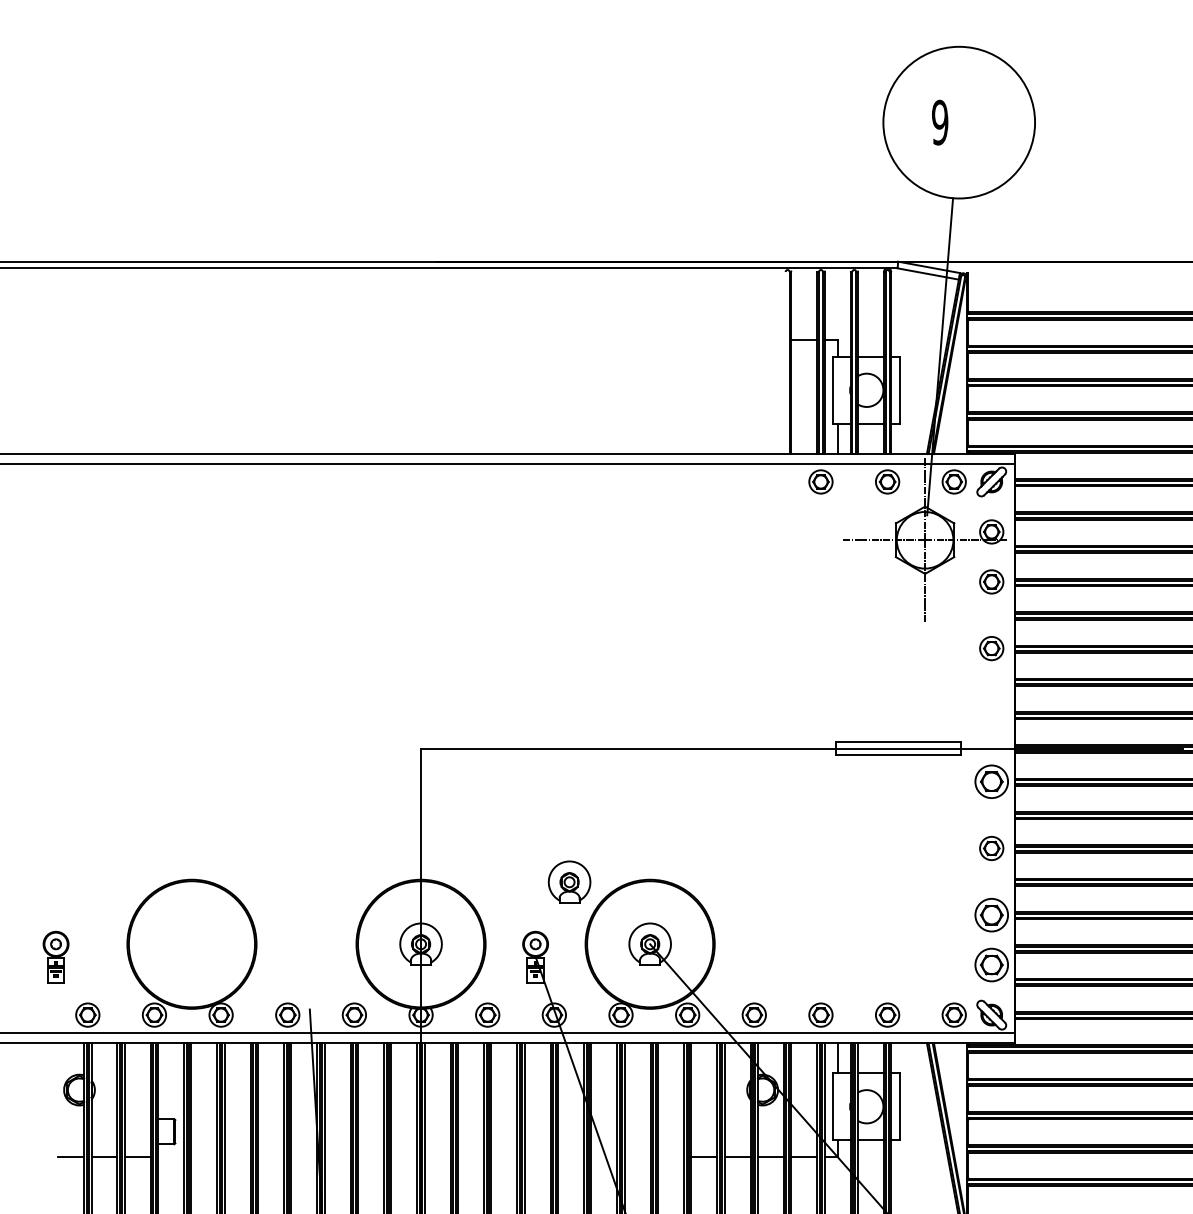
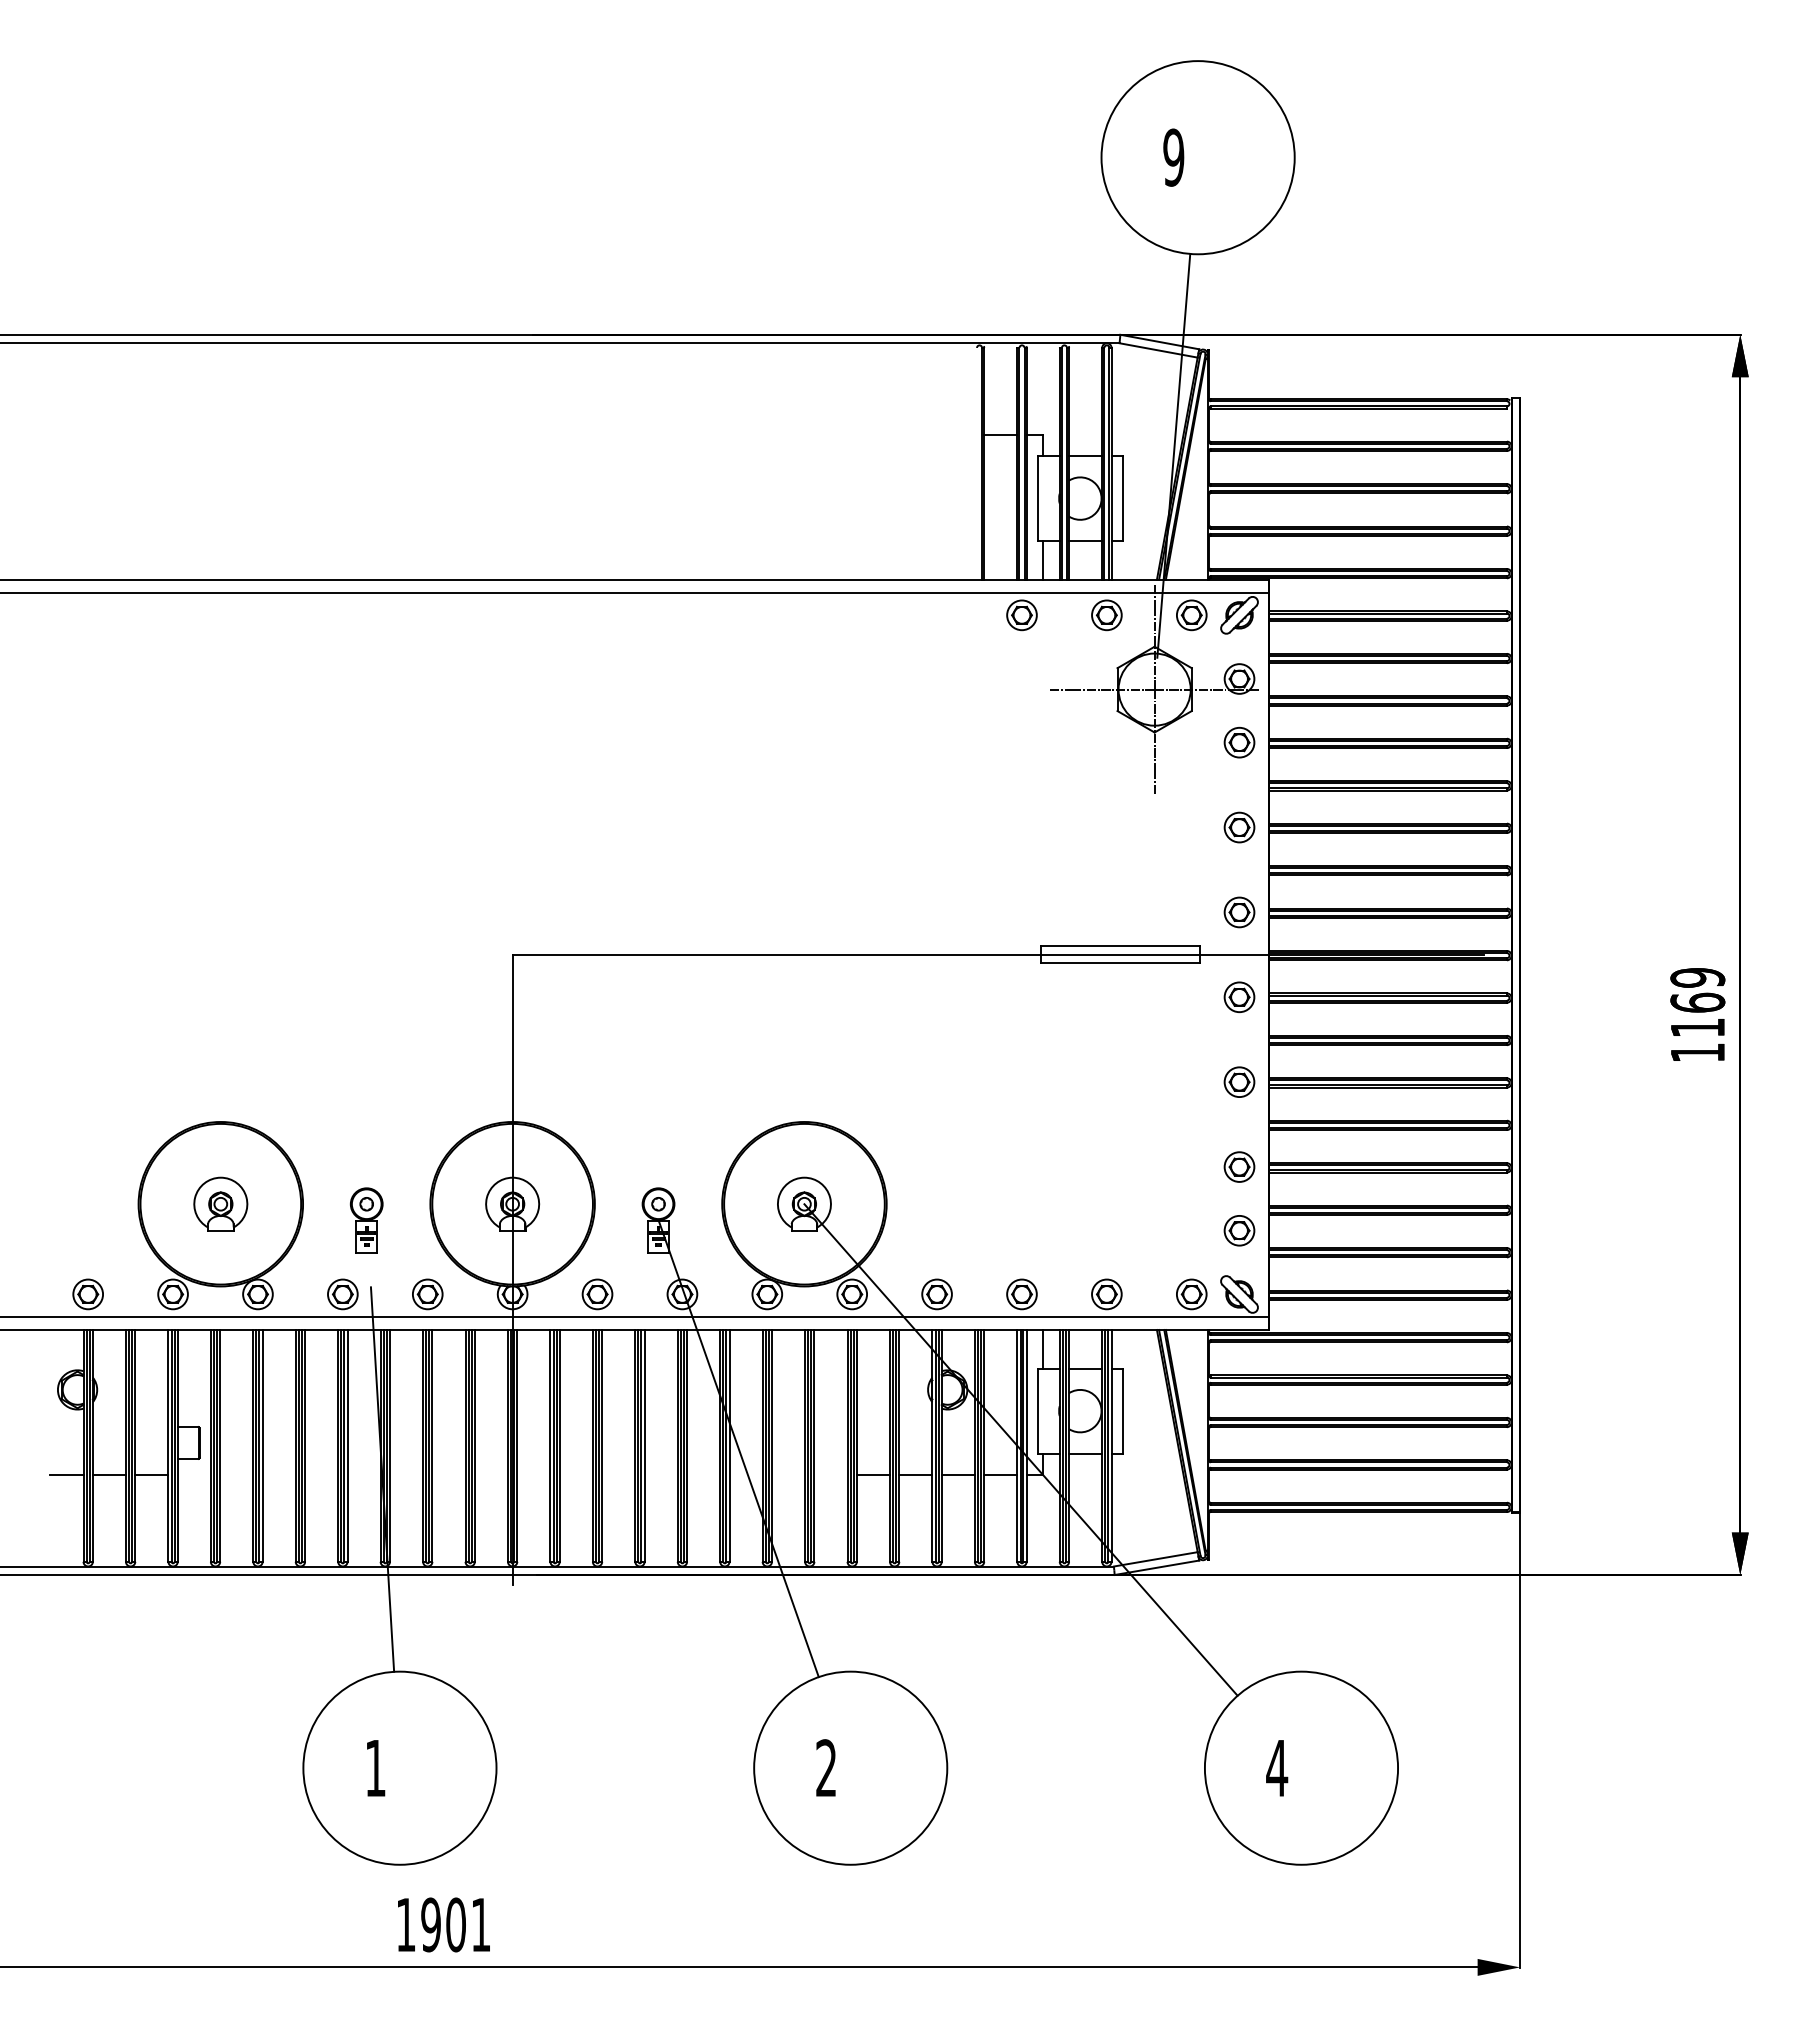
part: (991, 715) -> (1239, 912), added
part: (991, 781) -> (1239, 997), size x0.71
part: (569, 881) -> (220, 1203), moved
part: (991, 914) -> (1239, 1166), size x0.71
part: (55, 957) -> (366, 1220), moved
part: (991, 964) -> (1239, 1230), size x0.71

